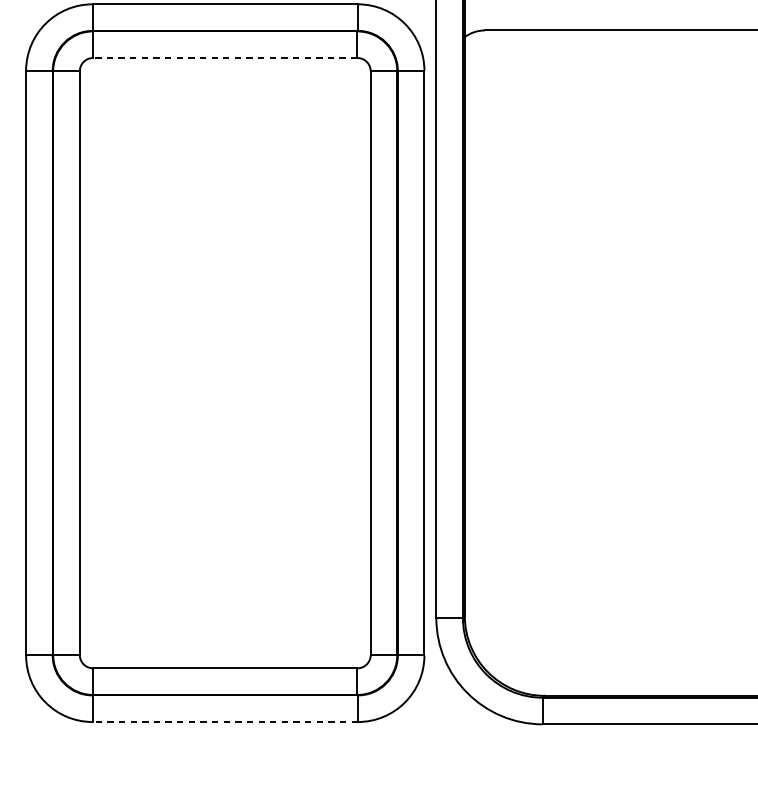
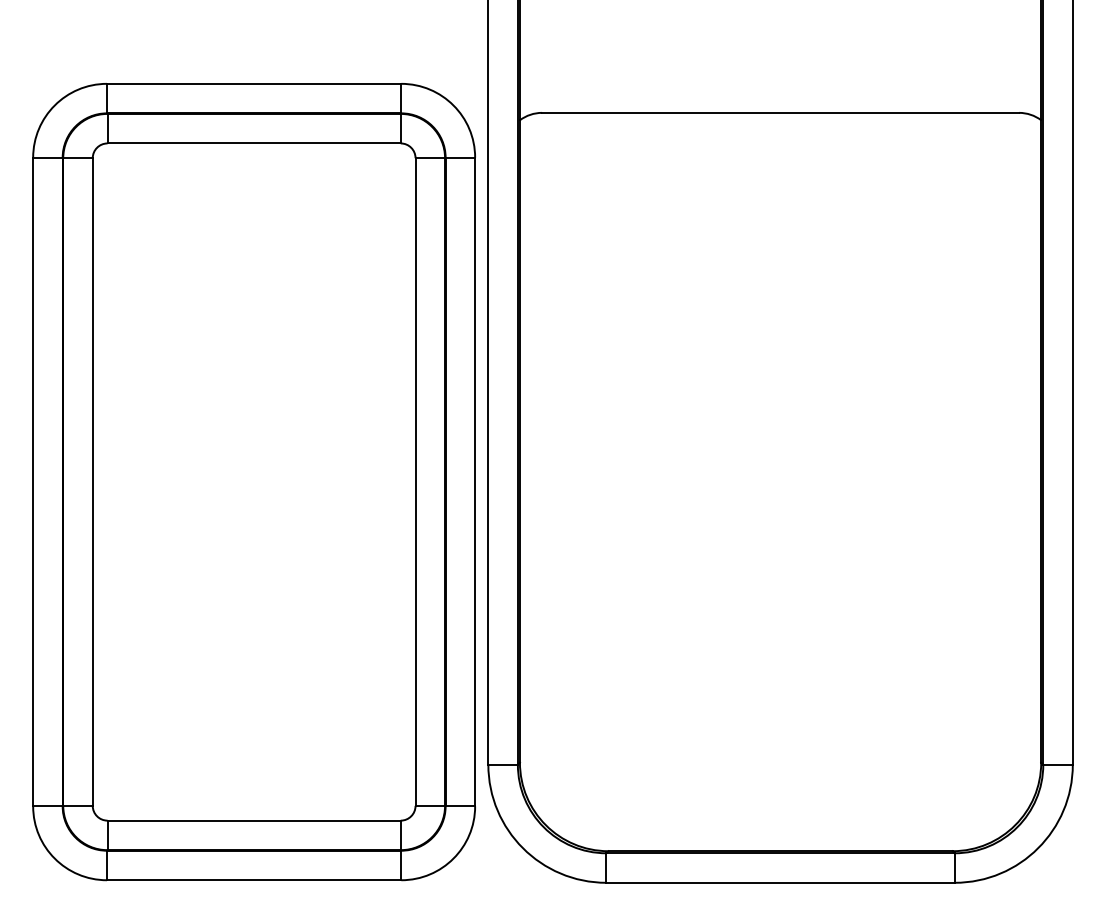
line: (225, 58) -> (254, 143), dashed -> solid
line: (224, 722) -> (253, 880), dashed -> solid

